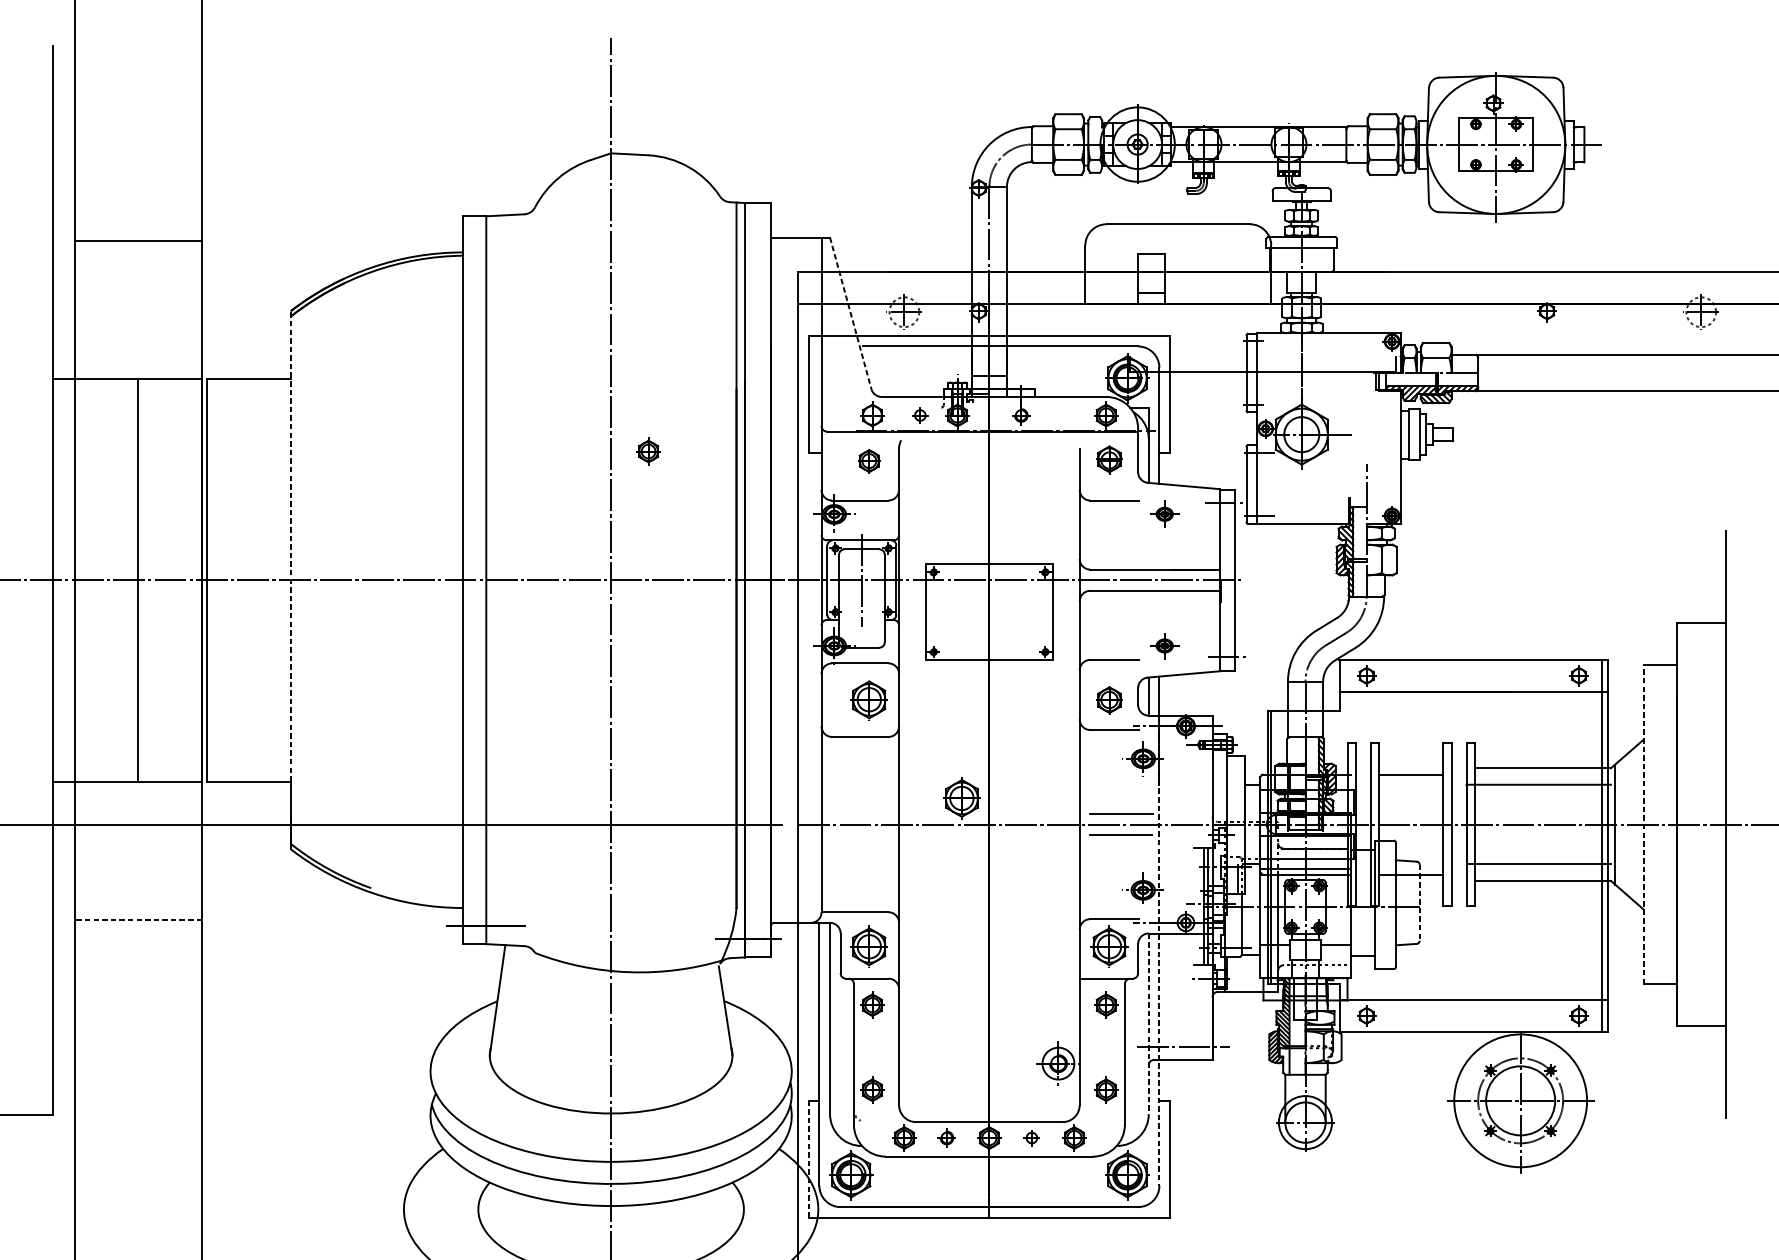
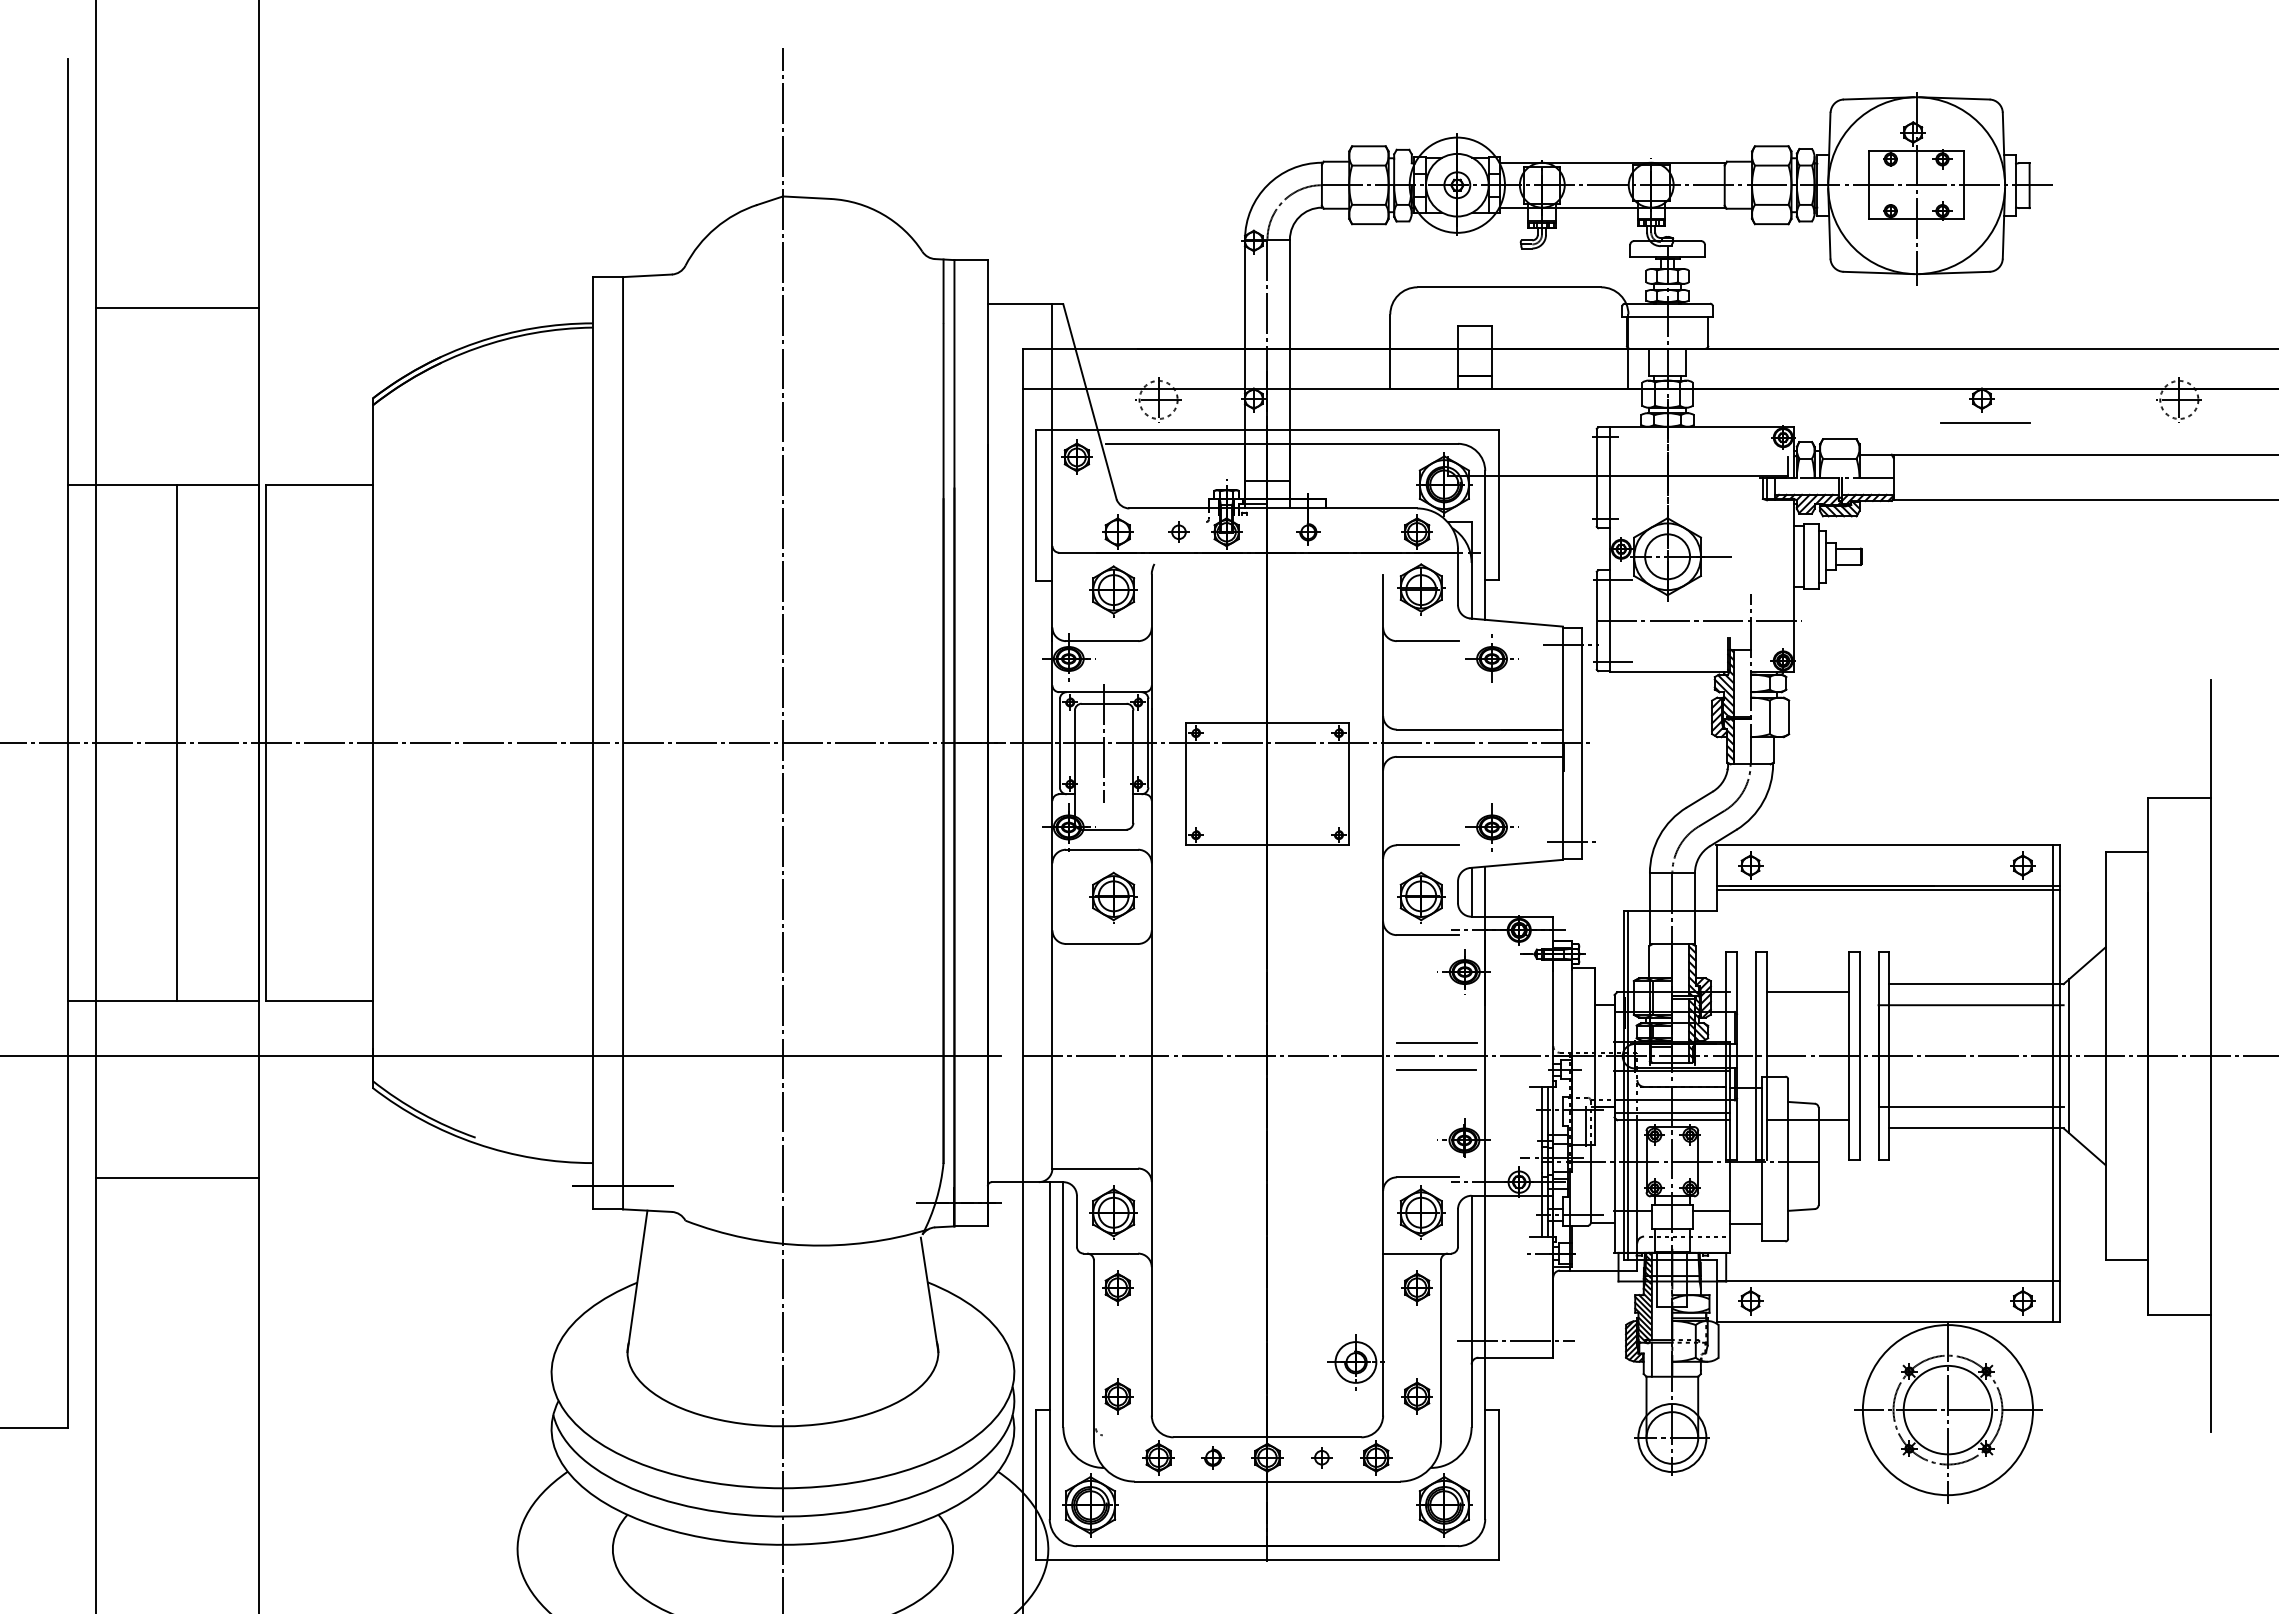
line: (851, 314) -> (1090, 402), dashed -> solid
line: (1549, 330) -> (1985, 423), added
part: (648, 450) -> (1076, 456), moved
part: (1109, 460) -> (1421, 589), size x1.43
part: (869, 461) -> (1113, 591), size x1.67
line: (1326, 484) -> (1699, 620), added
part: (1164, 514) -> (1491, 658), size x1.43
line: (290, 546) -> (372, 699), dashed -> solid
part: (1164, 646) -> (1491, 827), size x1.43
line: (1473, 695) -> (1887, 890), added
part: (1109, 700) -> (1421, 897), size x1.43
part: (962, 798) -> (1232, 1022), removed
line: (1643, 824) -> (2105, 1055), dashed -> solid
line: (1419, 902) -> (1818, 1156), dashed -> solid
line: (138, 920) -> (177, 1178), dashed -> solid
line: (1159, 961) -> (1485, 1231), dashed -> solid
line: (1148, 1023) -> (1471, 1311), dashed -> solid
line: (809, 1158) -> (1036, 1484), dashed -> solid

